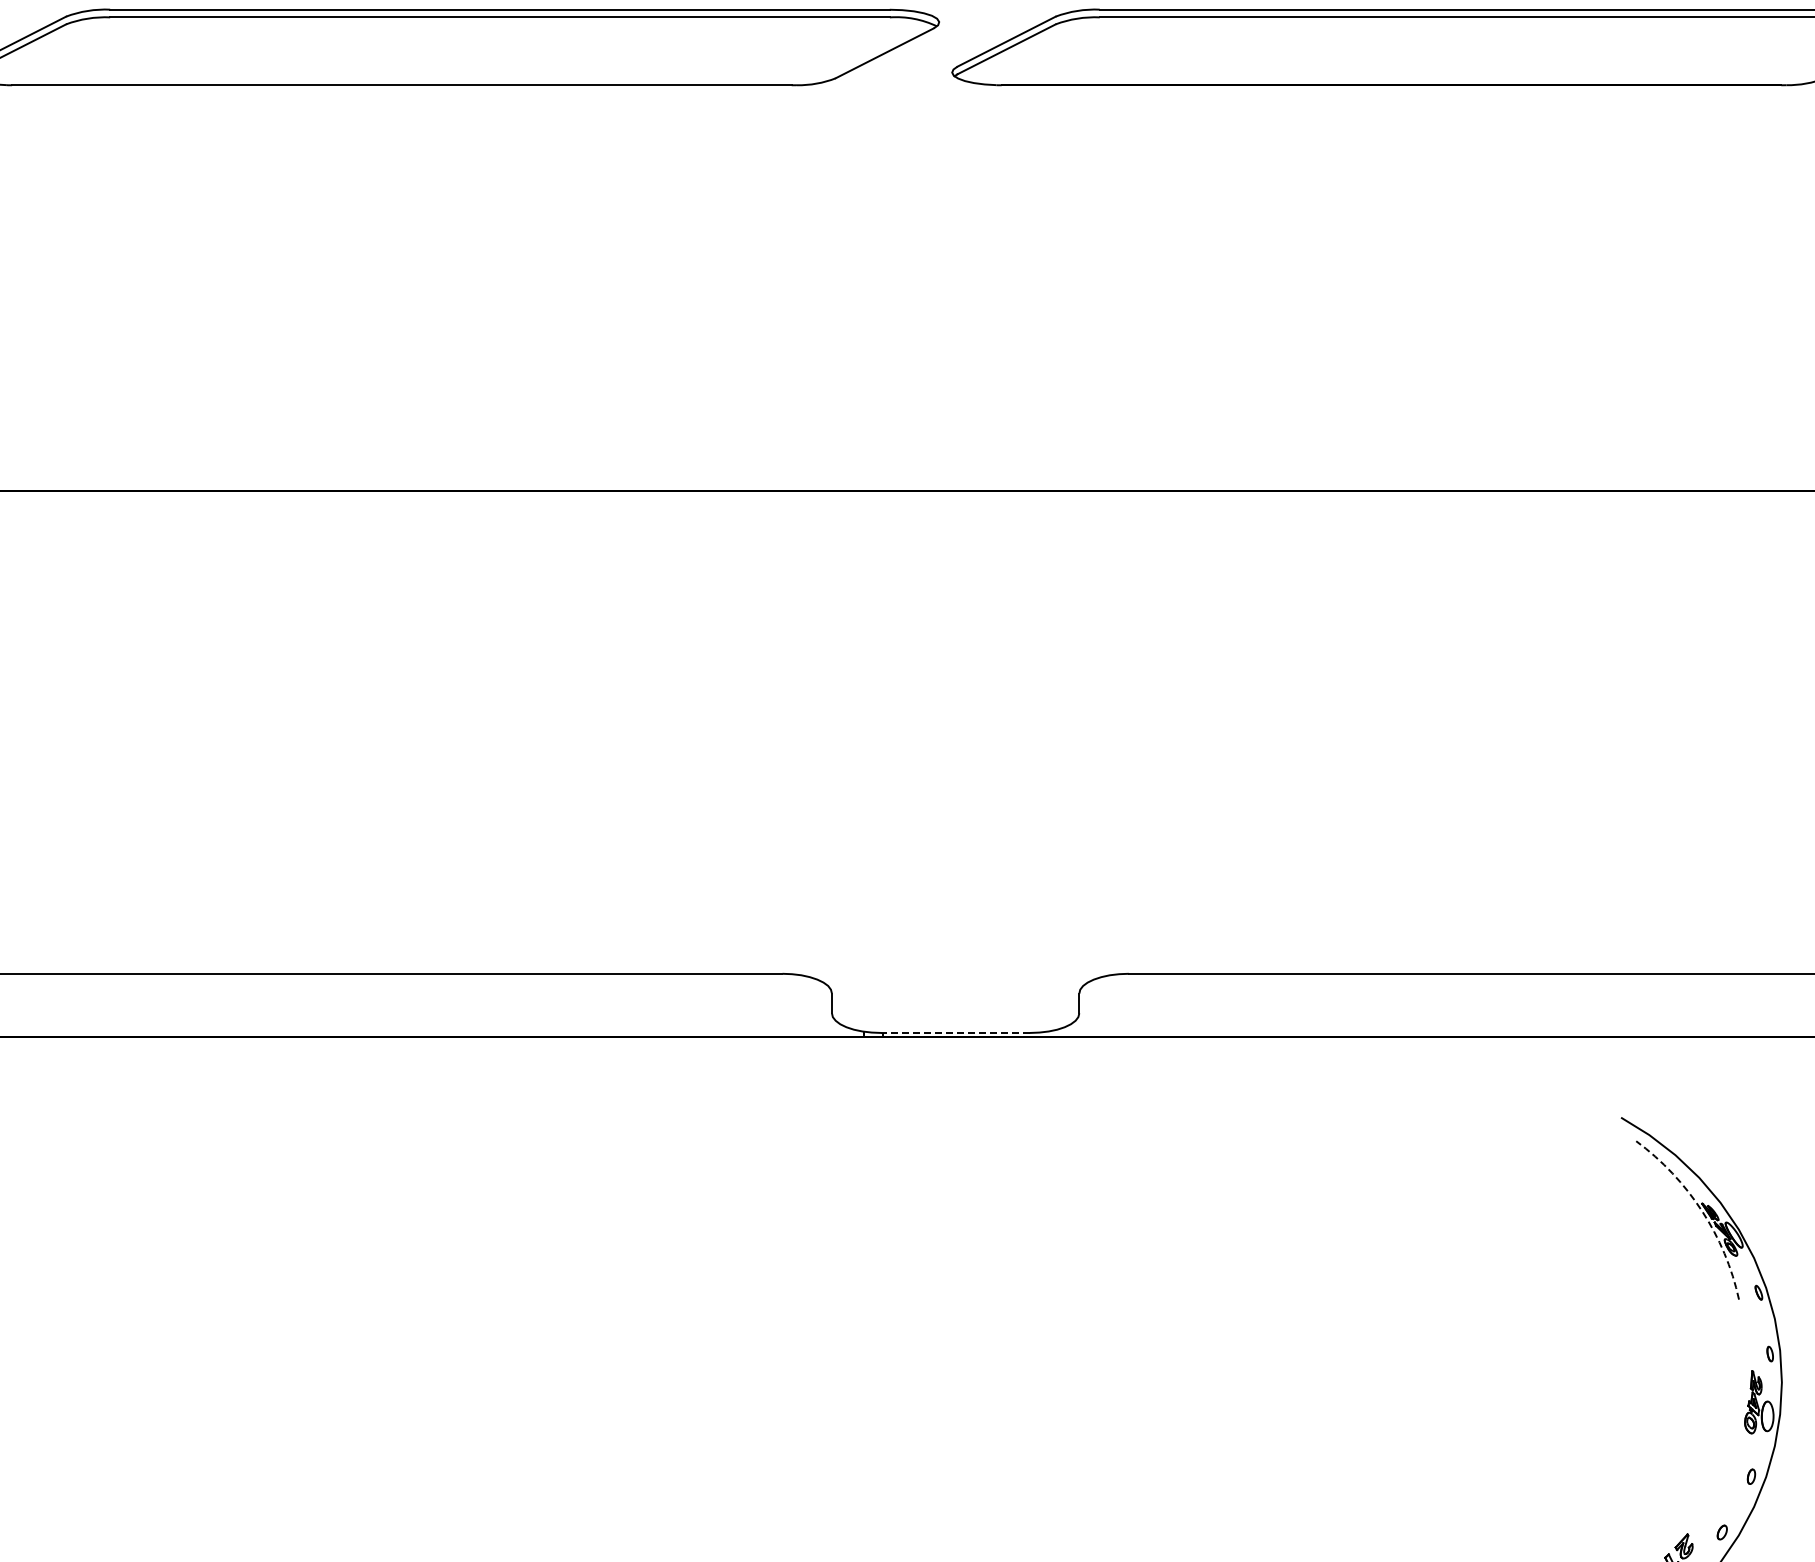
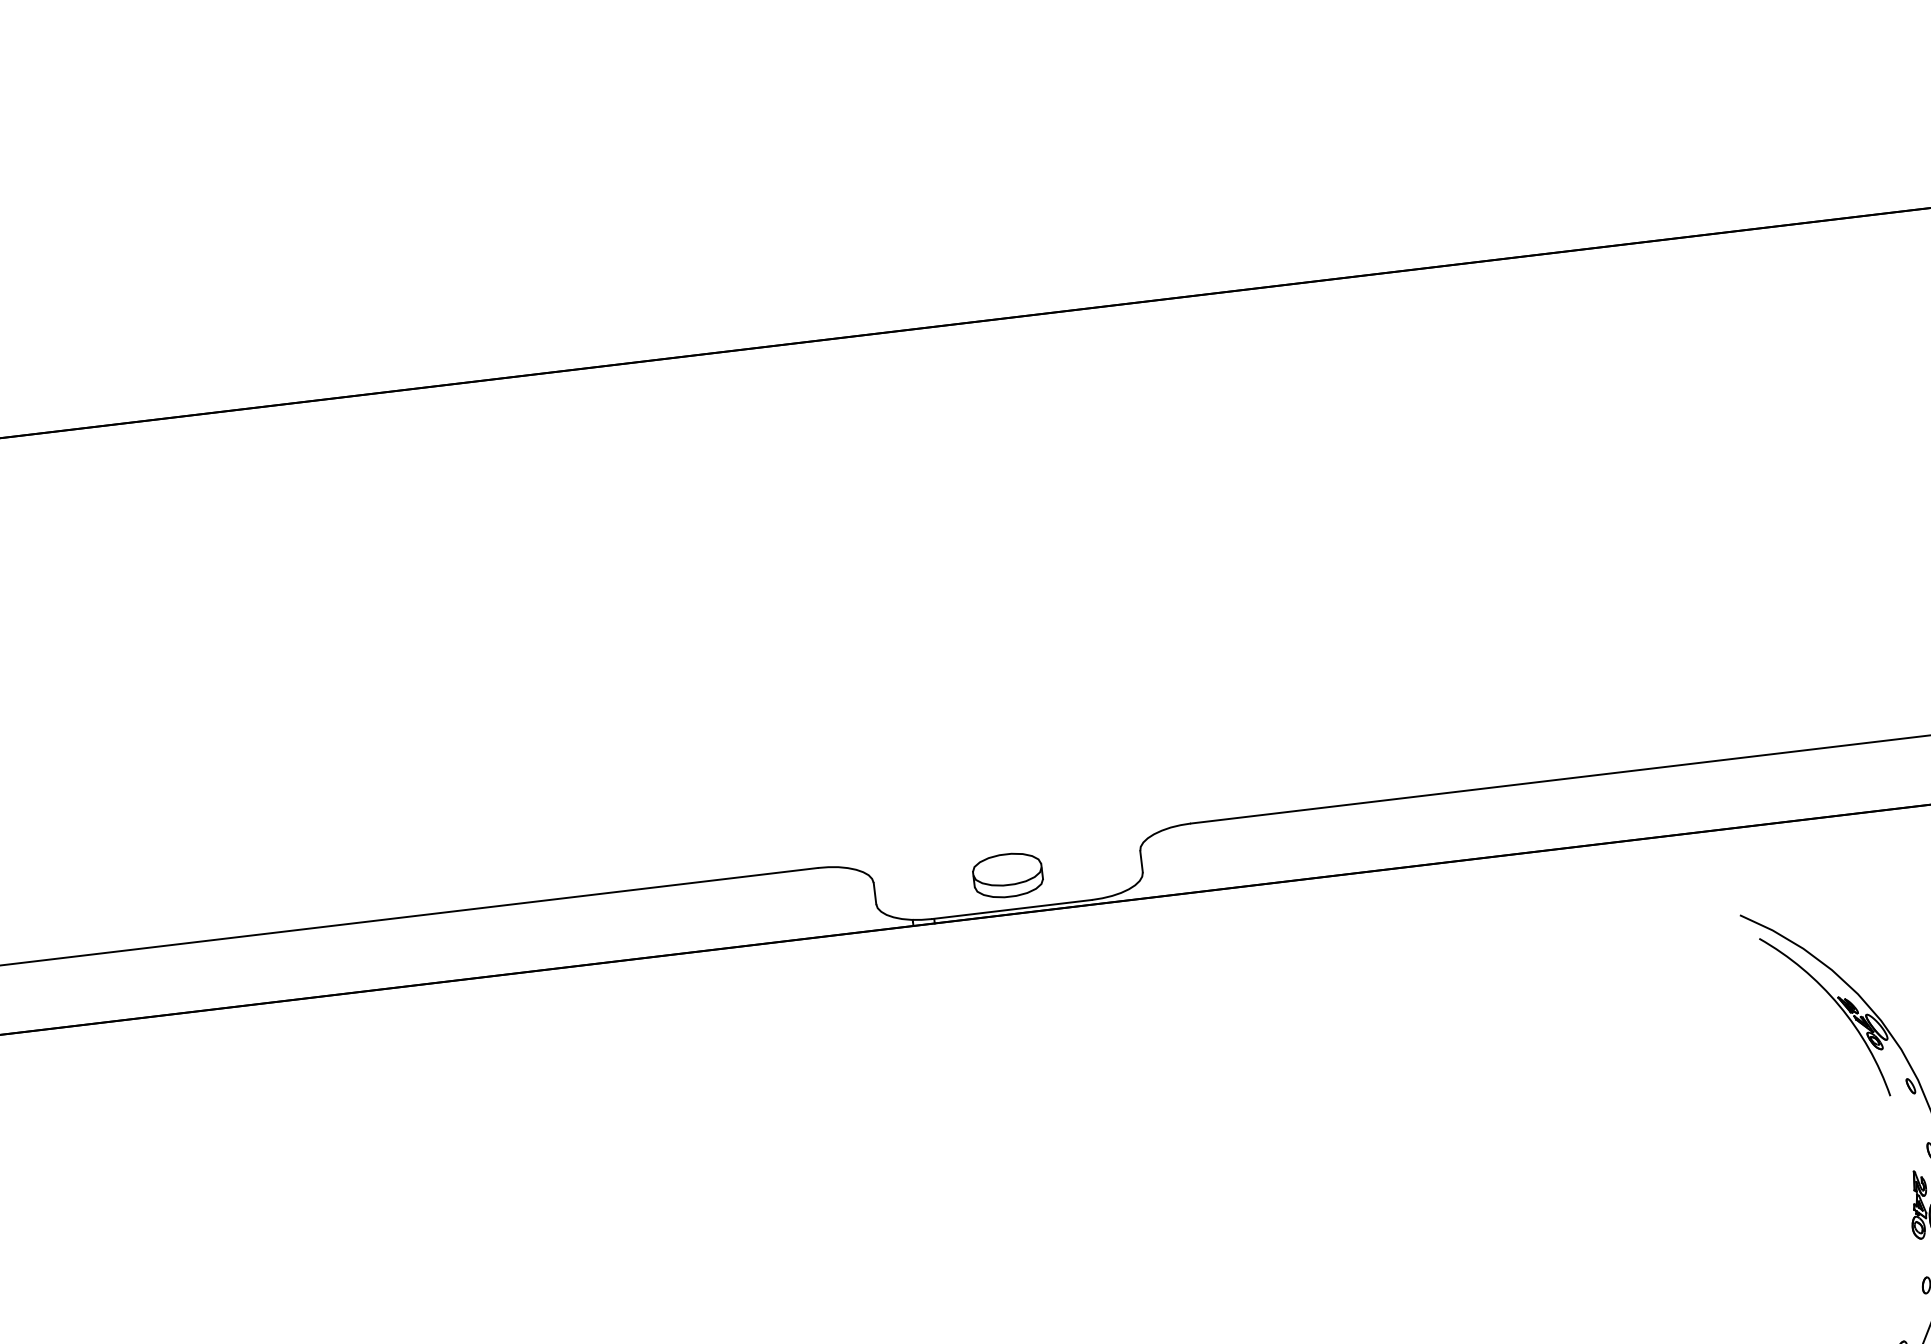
part: (955, 1001) -> (1007, 875), added
line: (955, 1032) -> (1011, 909), dashed -> solid
arc: (1702, 1211) -> (1839, 1005), dashed -> solid

